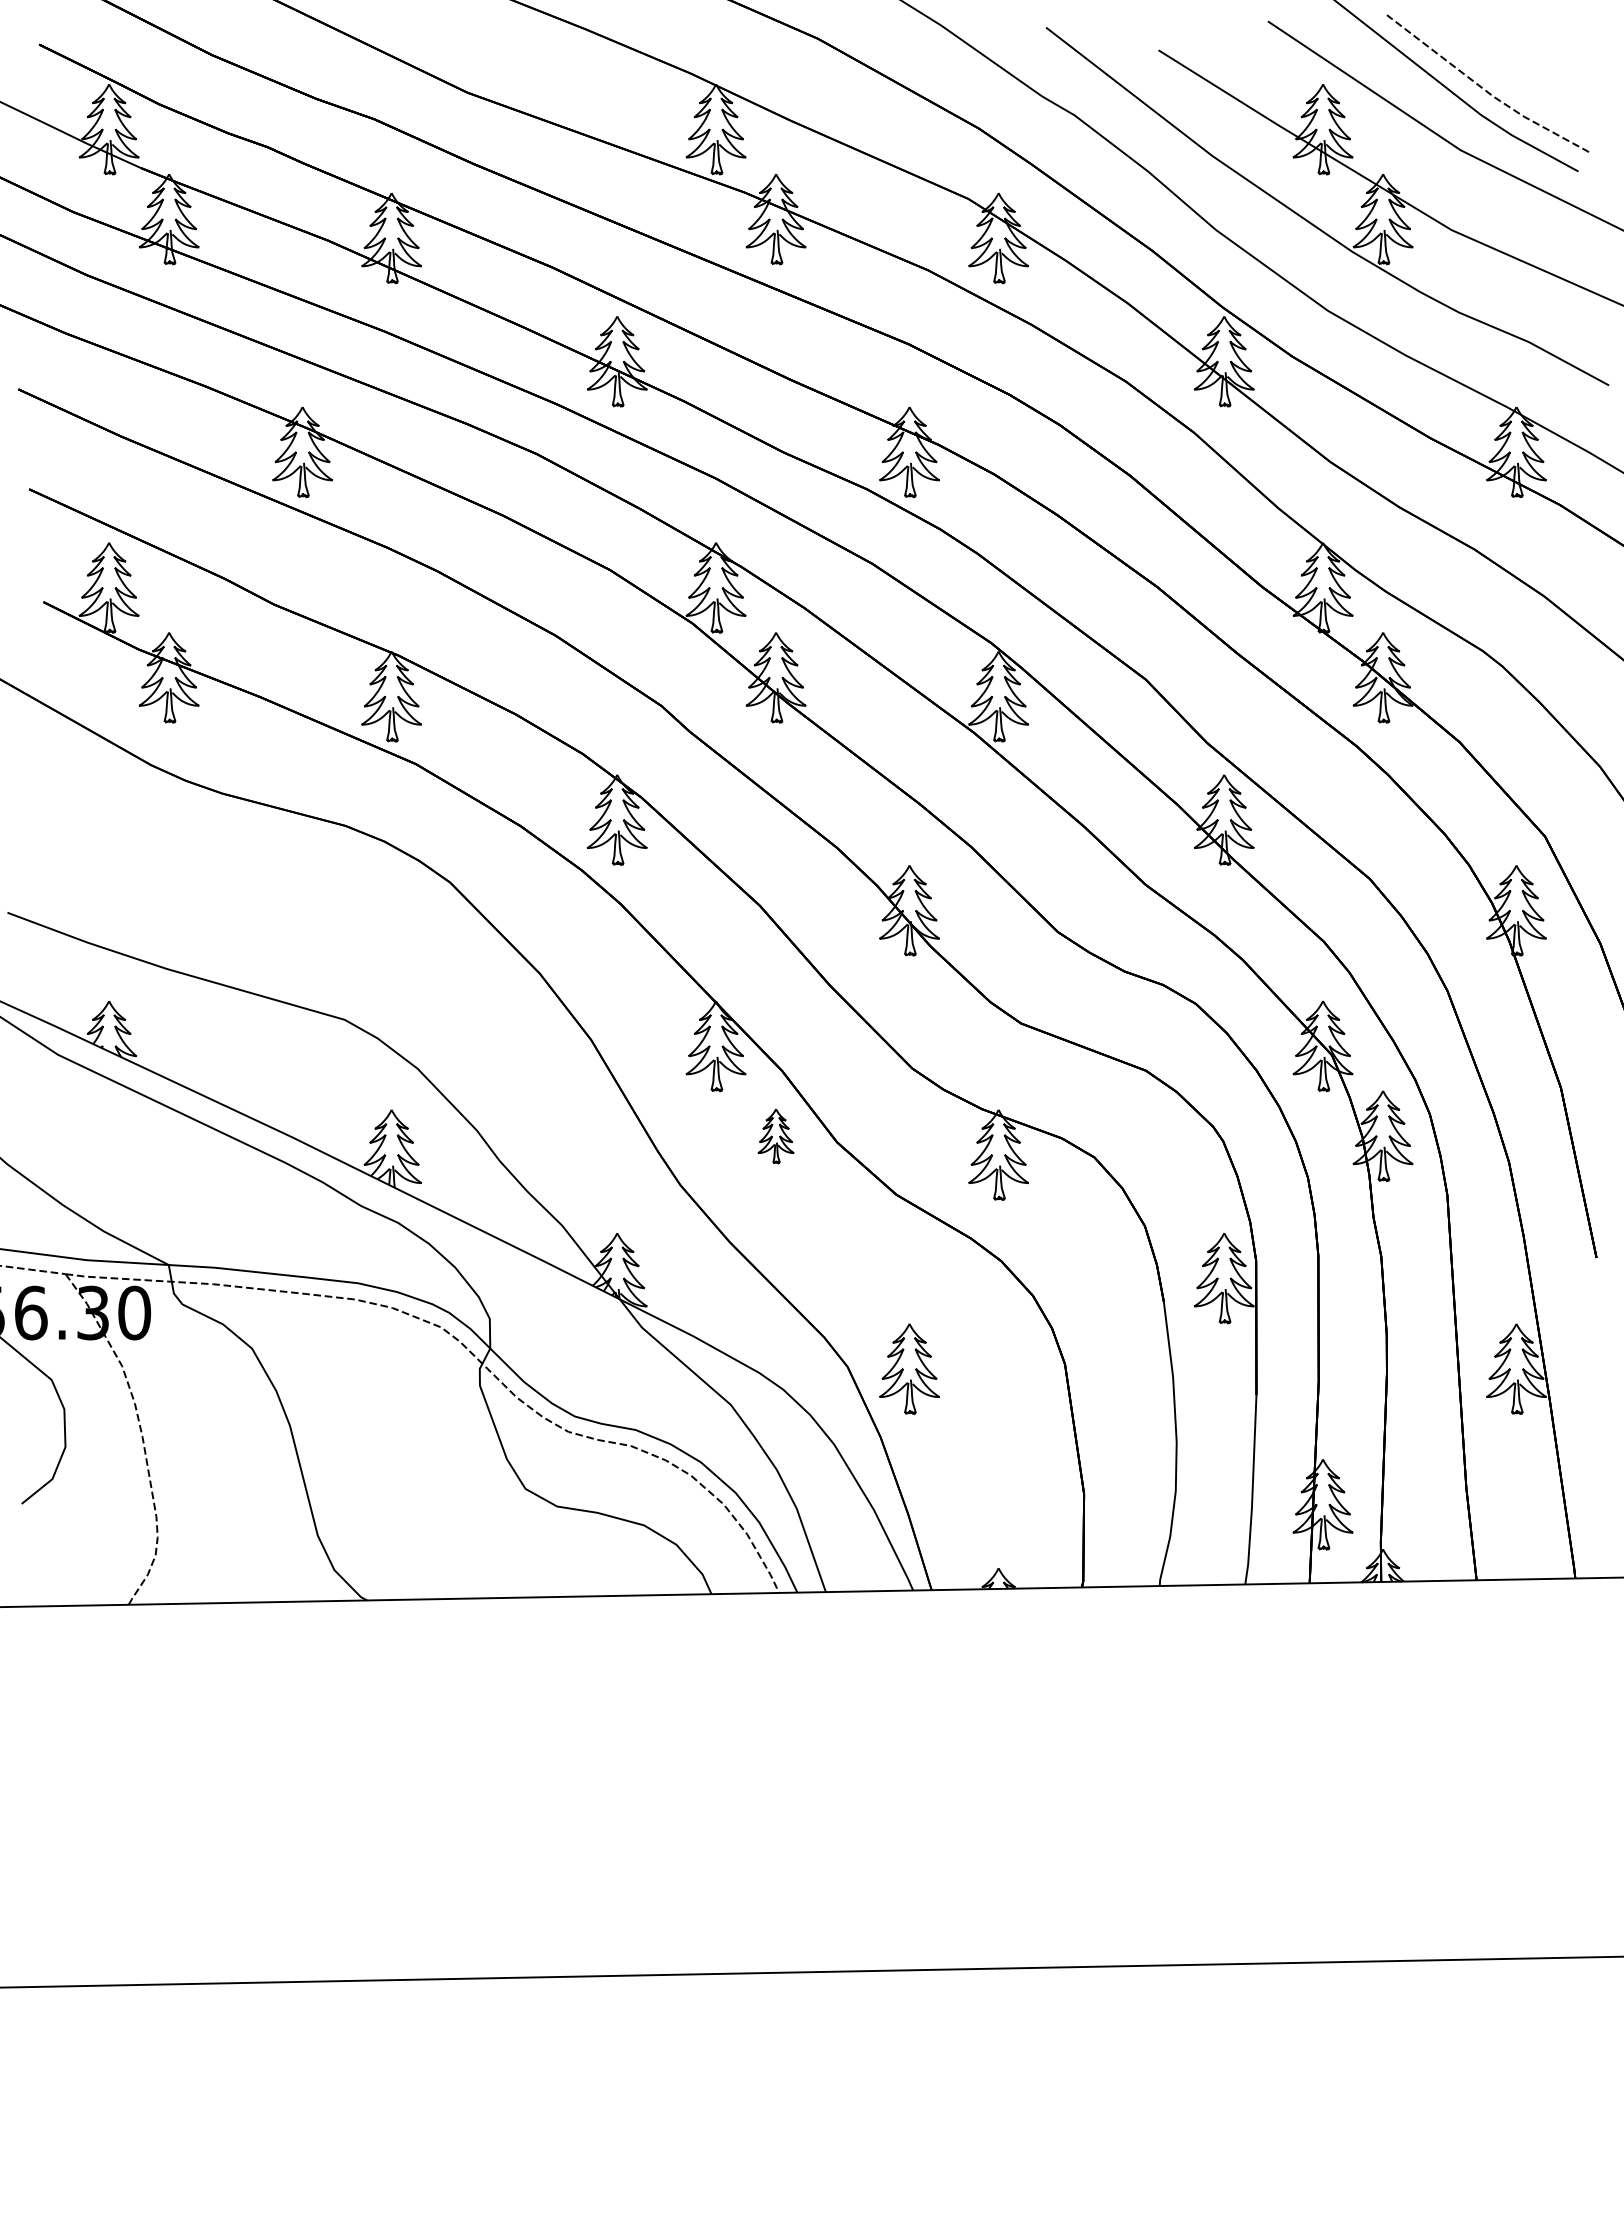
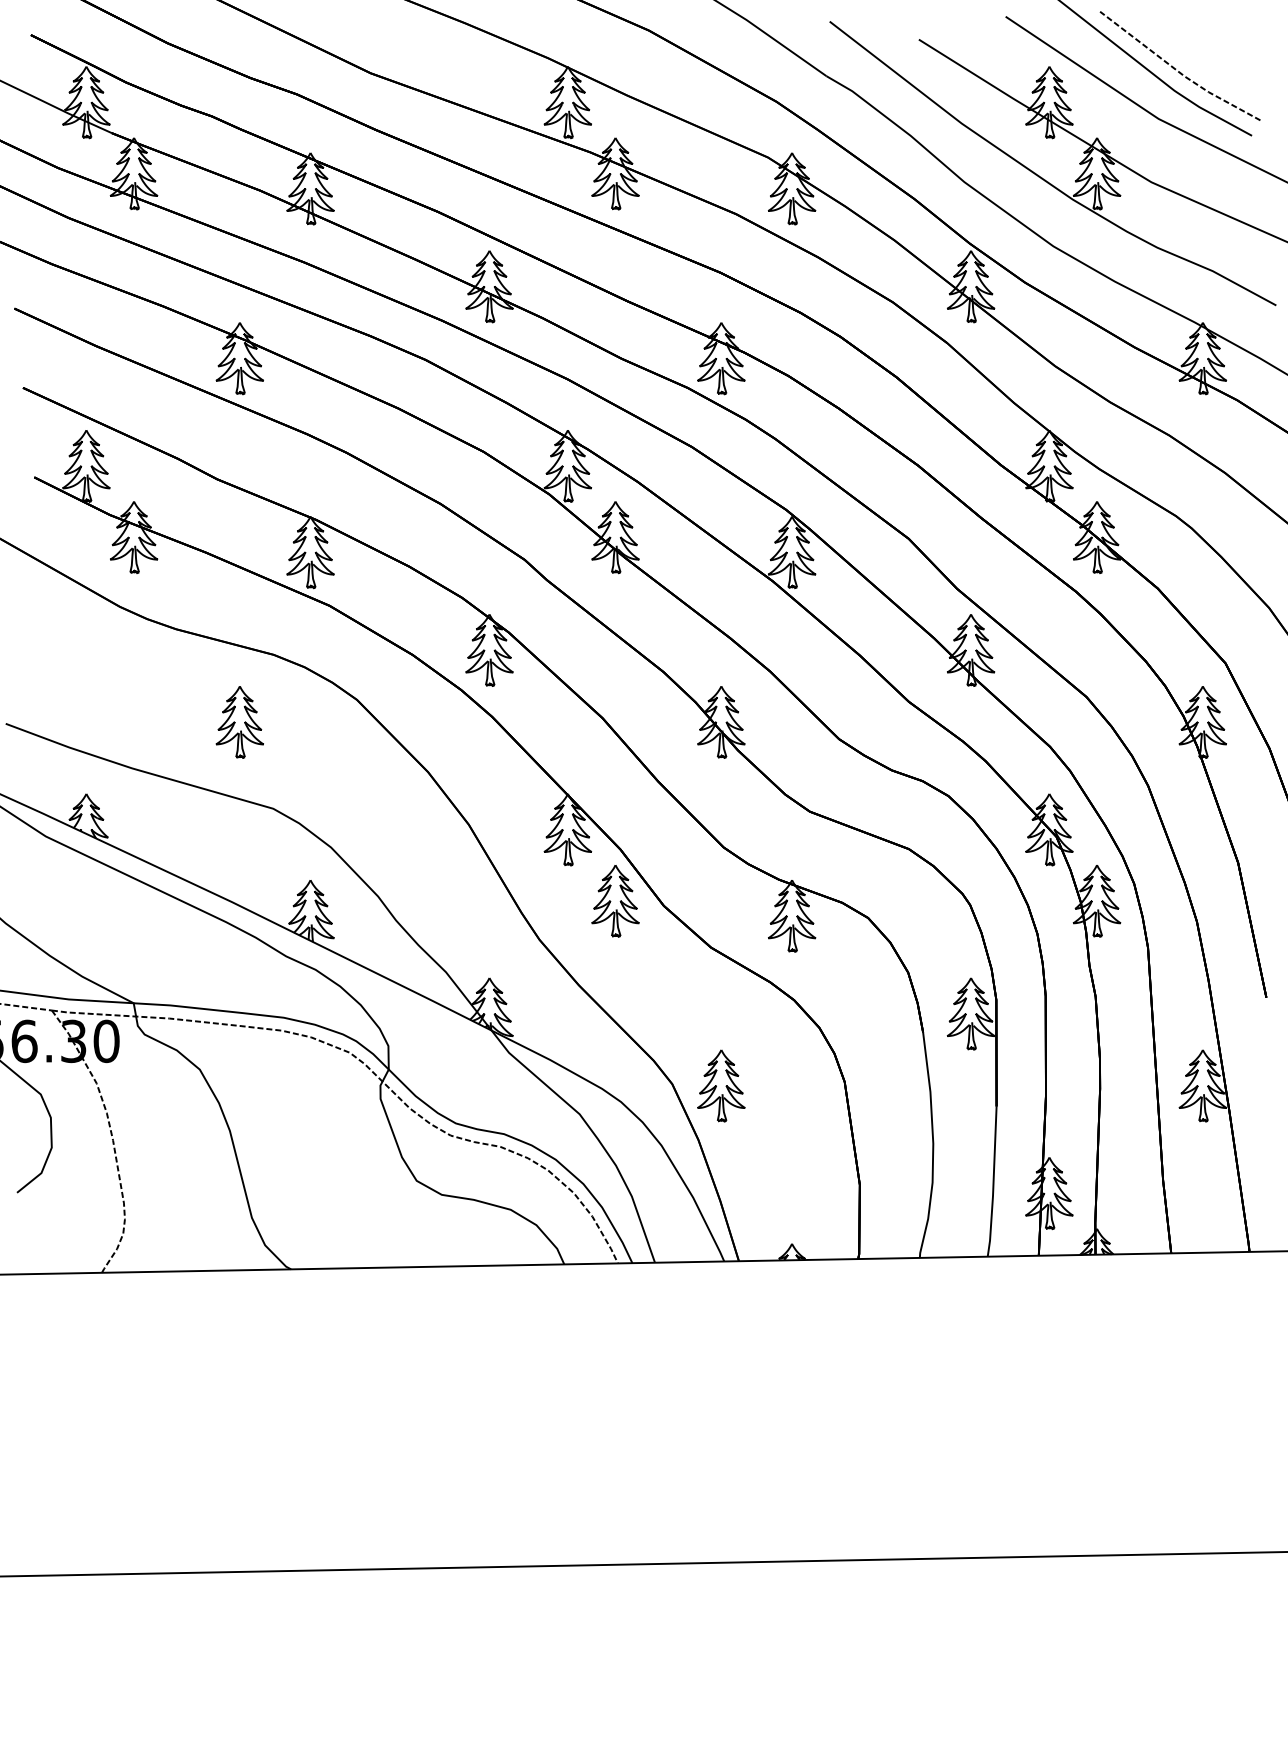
part: (302, 910) -> (239, 722), added
part: (775, 1136) -> (615, 901), size x1.67

